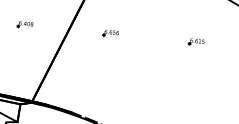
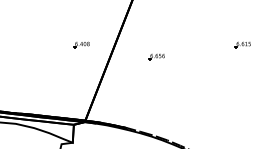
part: (25, 24) -> (81, 44), moved
part: (110, 33) -> (156, 57), moved

